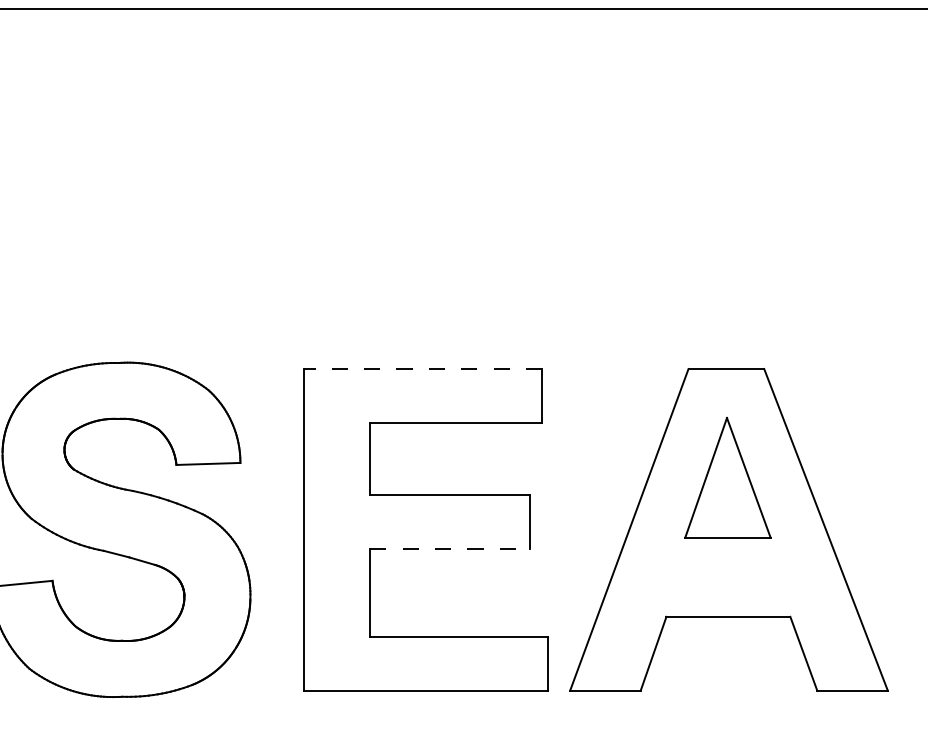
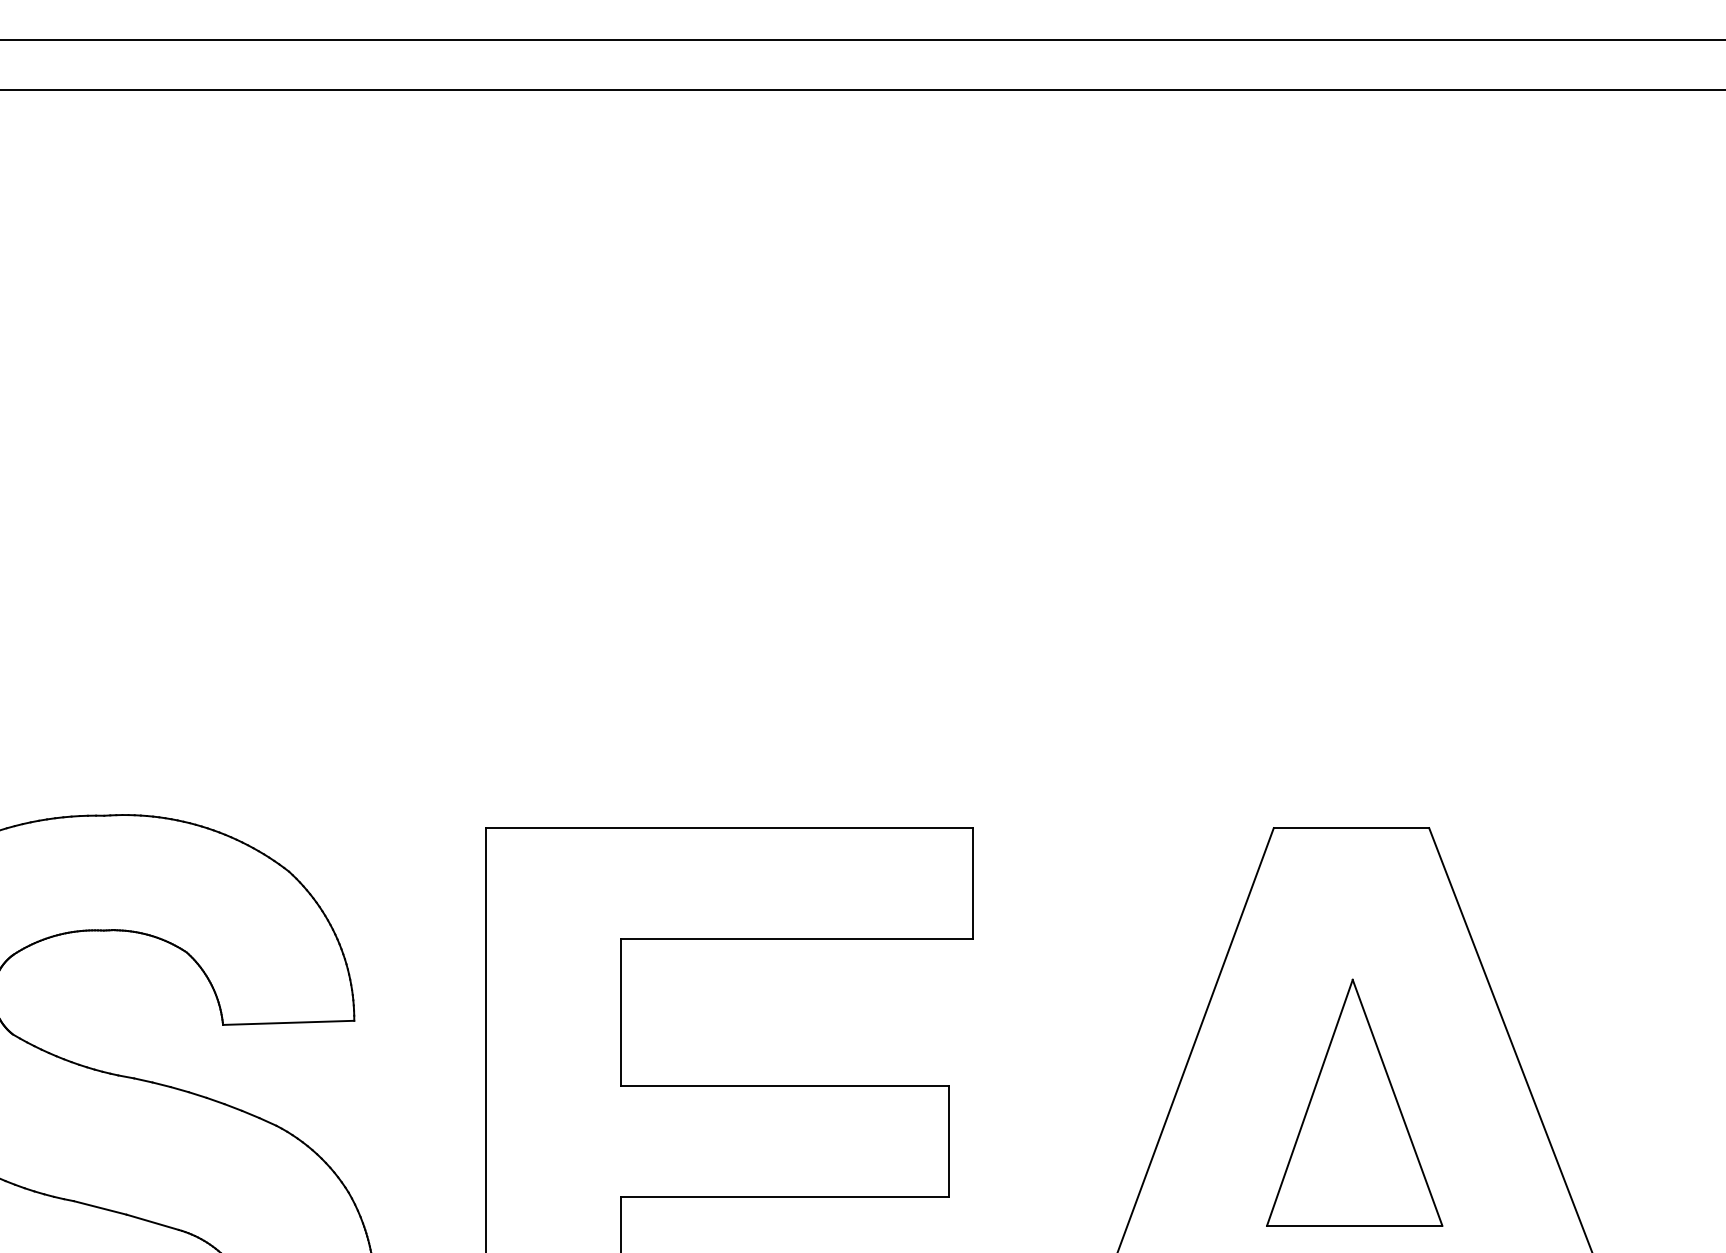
line: (423, 369) -> (729, 829), dashed -> solid
part: (727, 477) -> (1353, 1101), moved
line: (450, 548) -> (785, 1196), dashed -> solid

